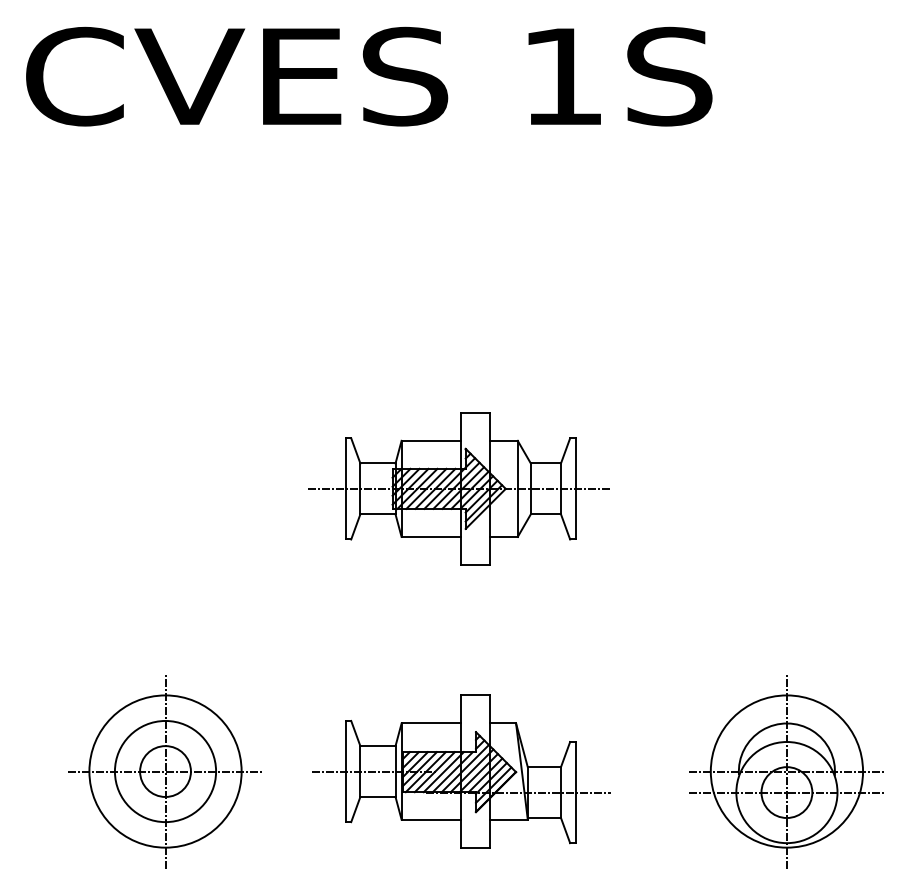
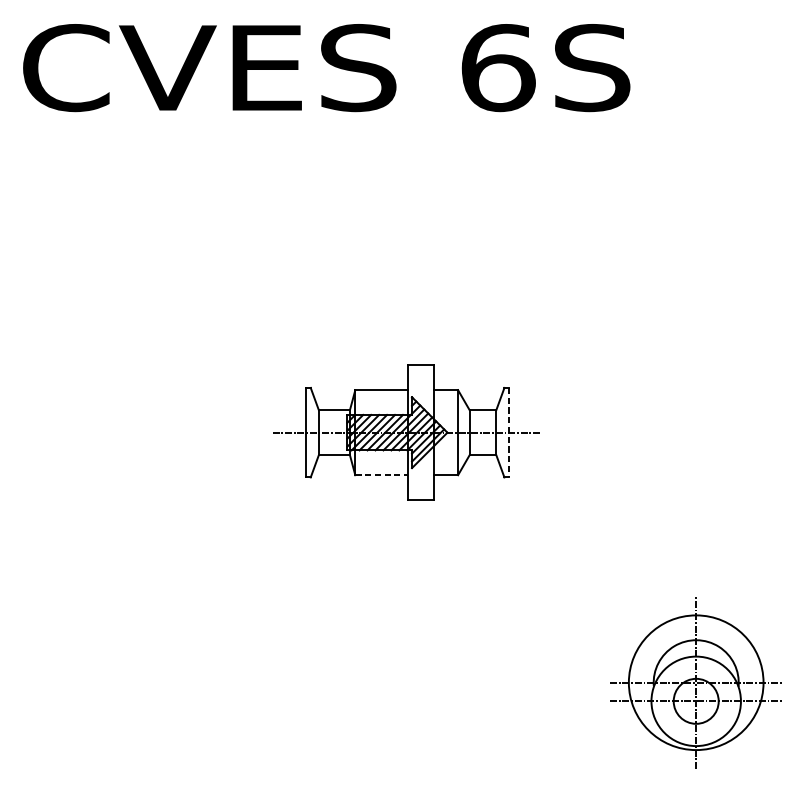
text: (563, 76) -> (498, 67), 1S -> 6S
line: (575, 488) -> (509, 432), solid -> dashed
line: (431, 536) -> (381, 474), solid -> dashed
part: (164, 771) -> (145, 682), removed
part: (461, 771) -> (408, 682), removed

